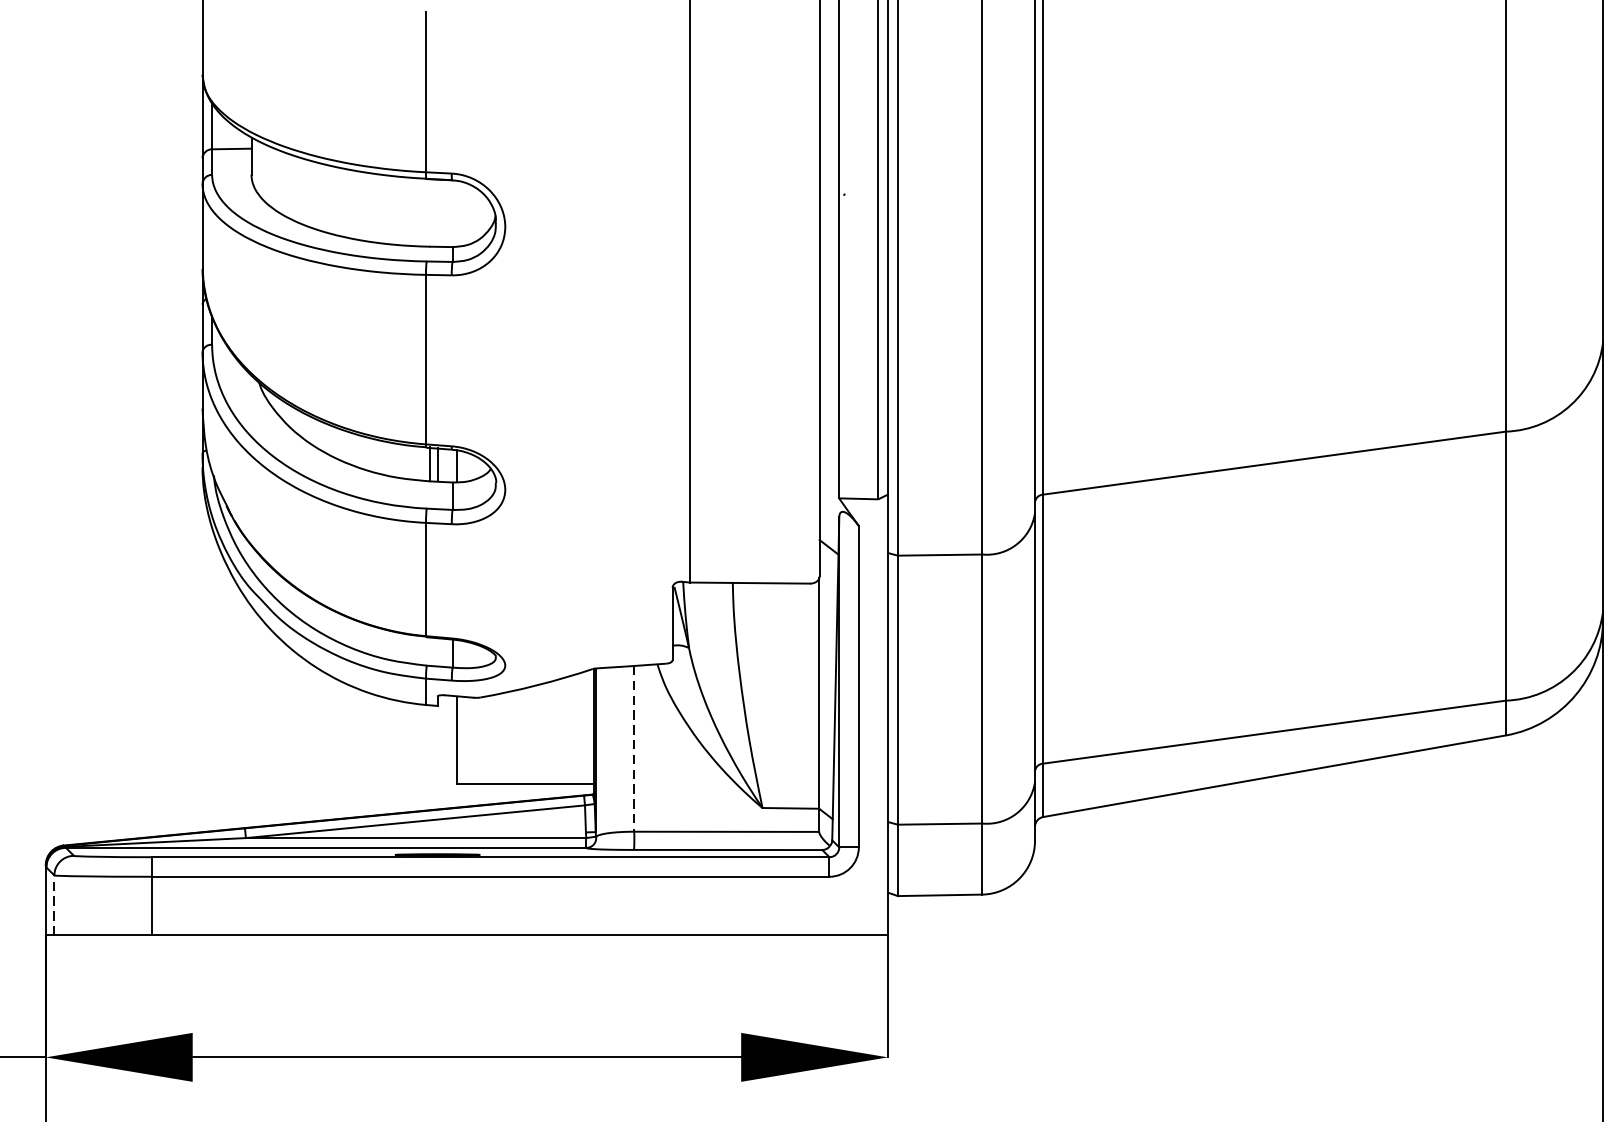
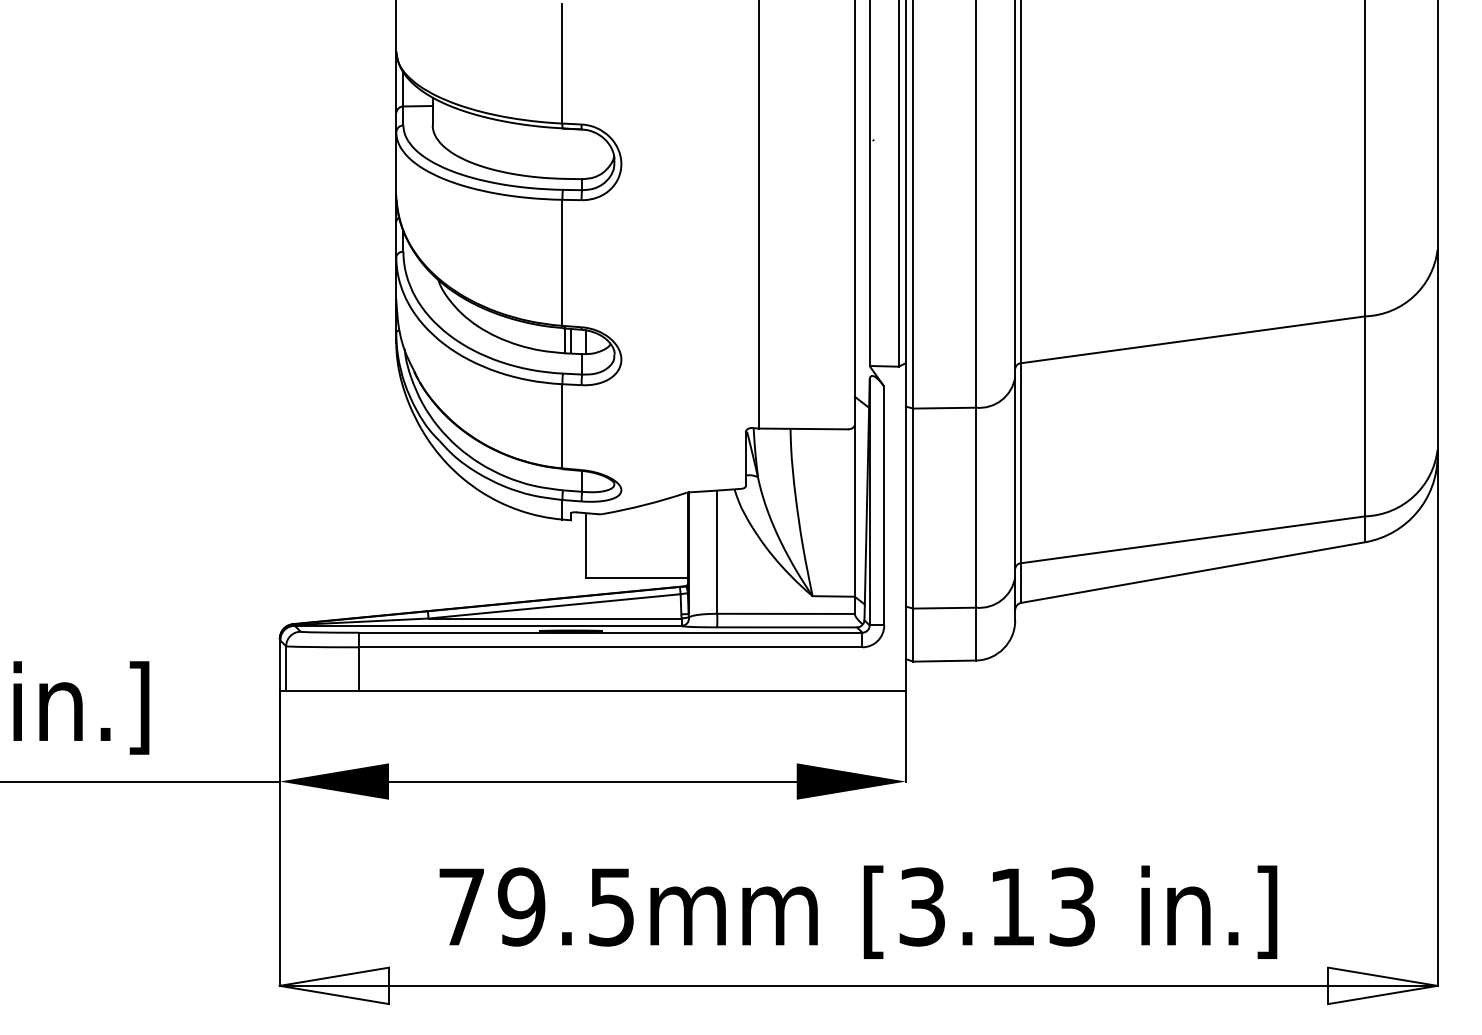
line: (634, 749) -> (717, 552), dashed -> solid
line: (54, 905) -> (286, 668), dashed -> solid

